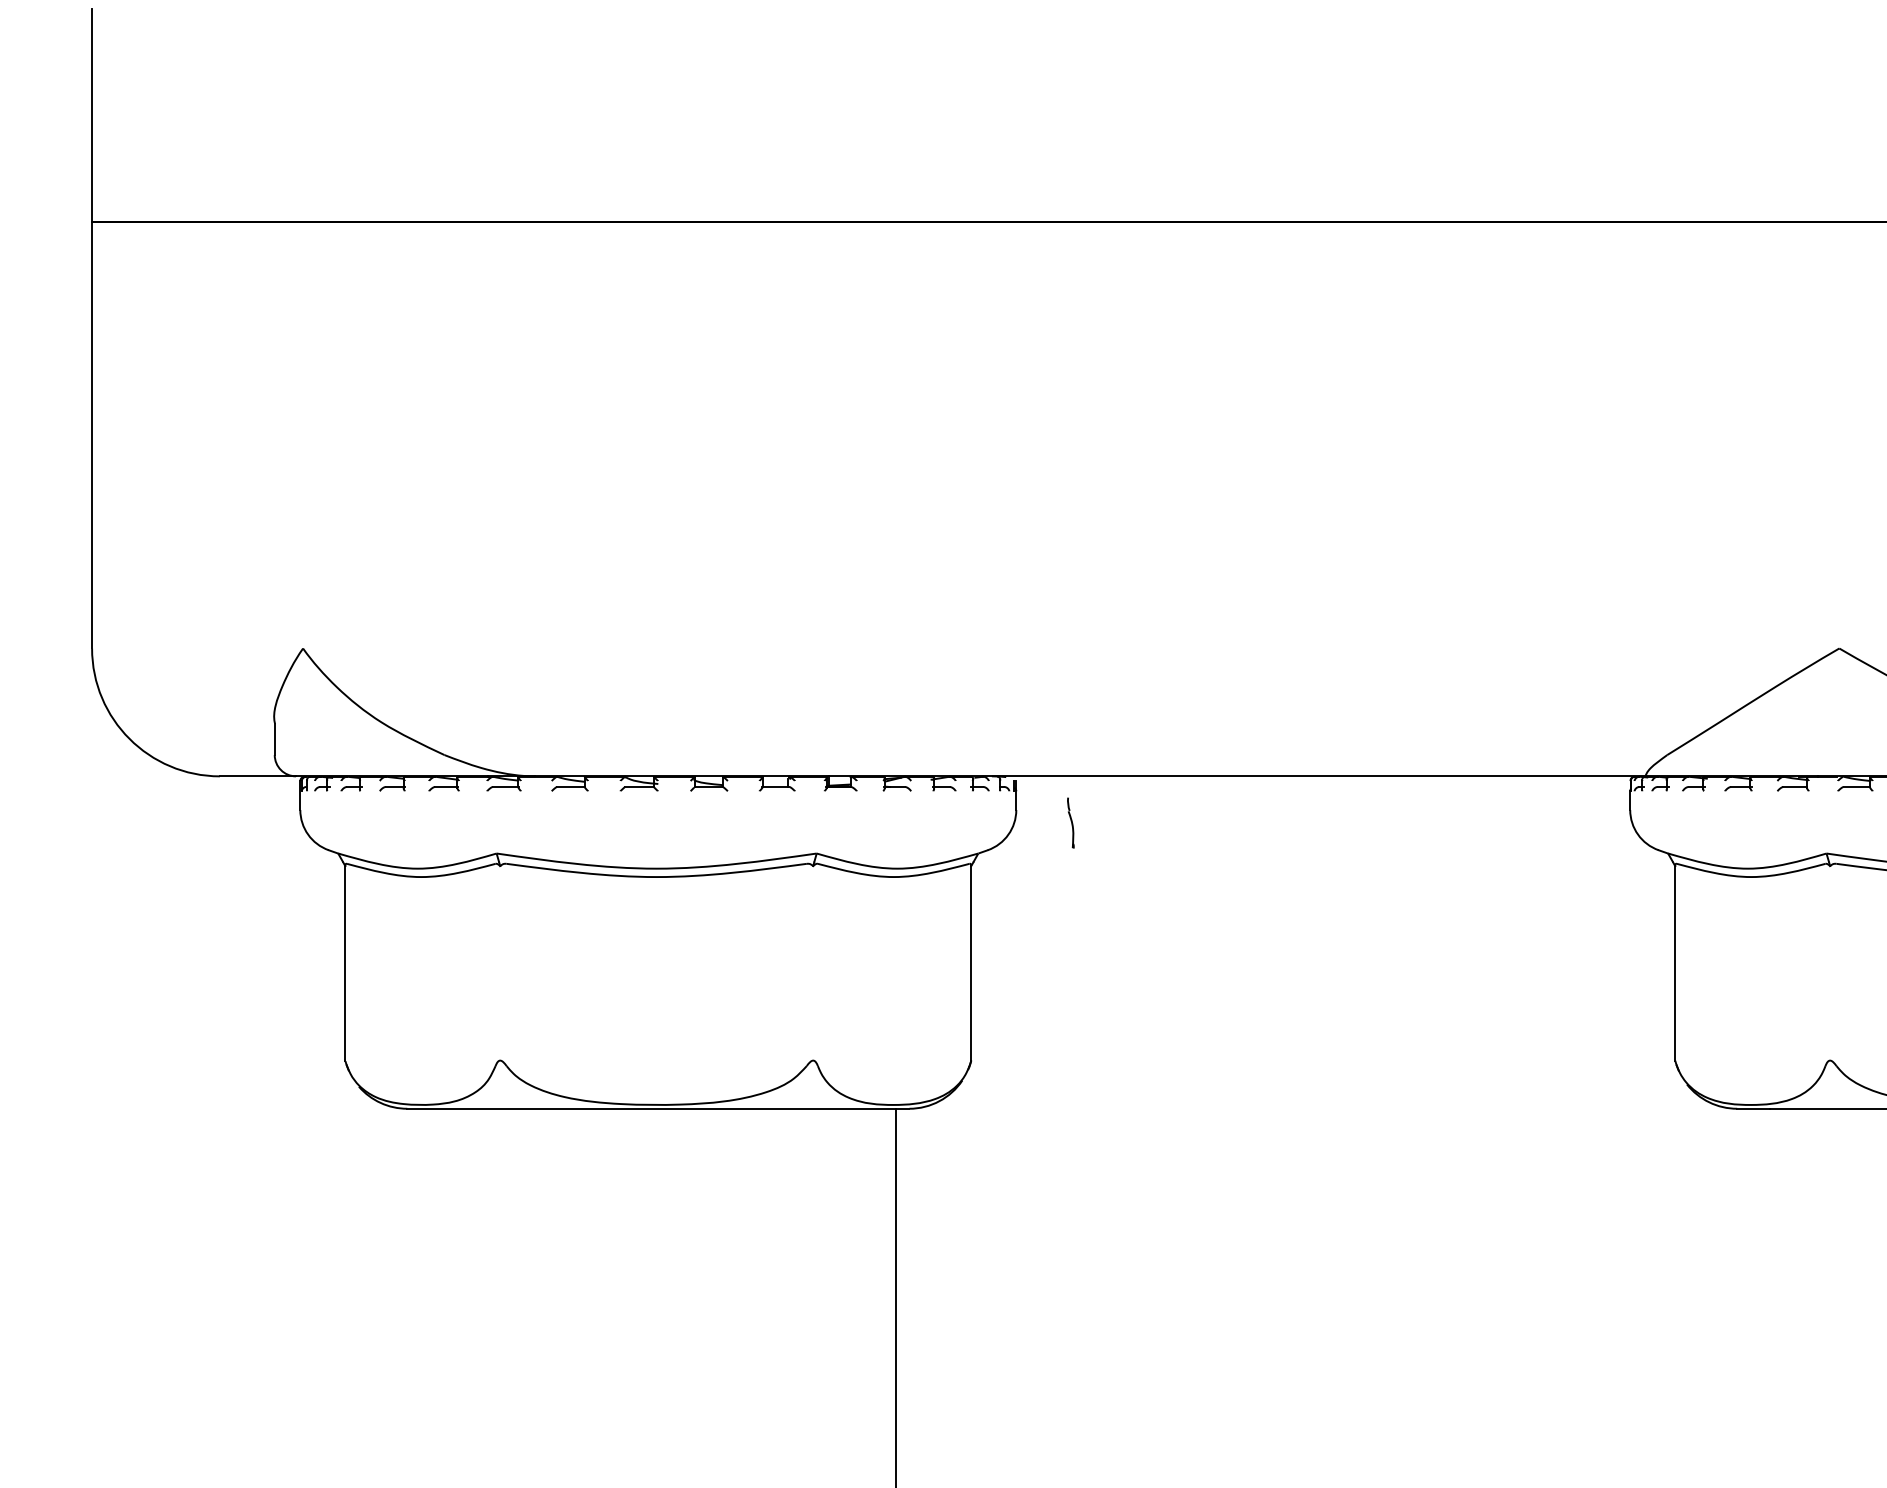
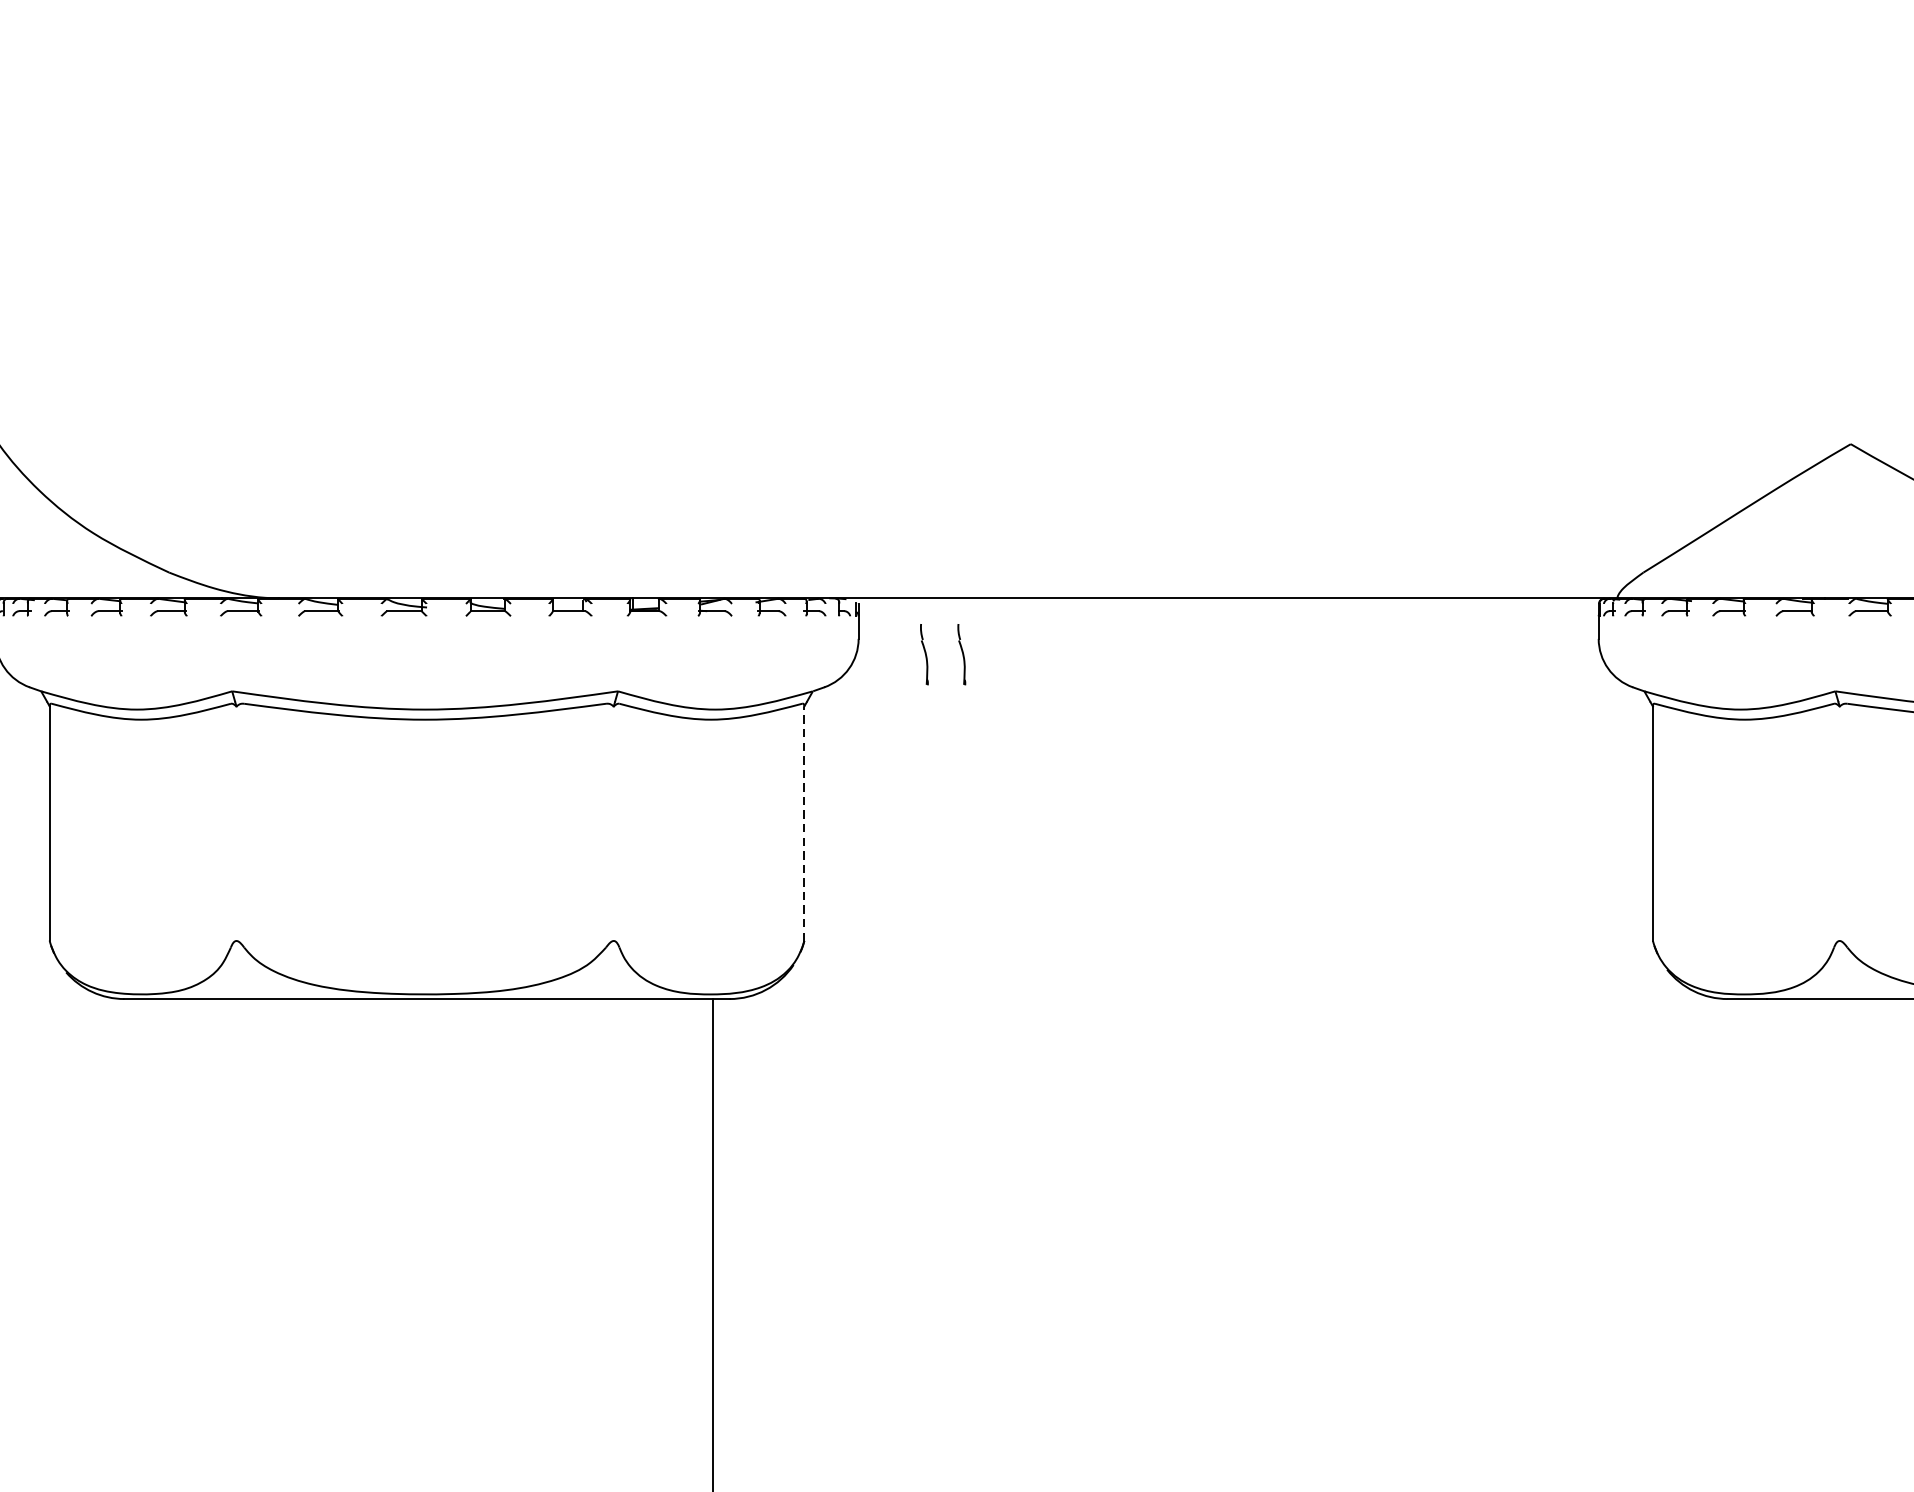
part: (1101, 822) -> (961, 653), added
line: (971, 962) -> (804, 822), solid -> dashed

